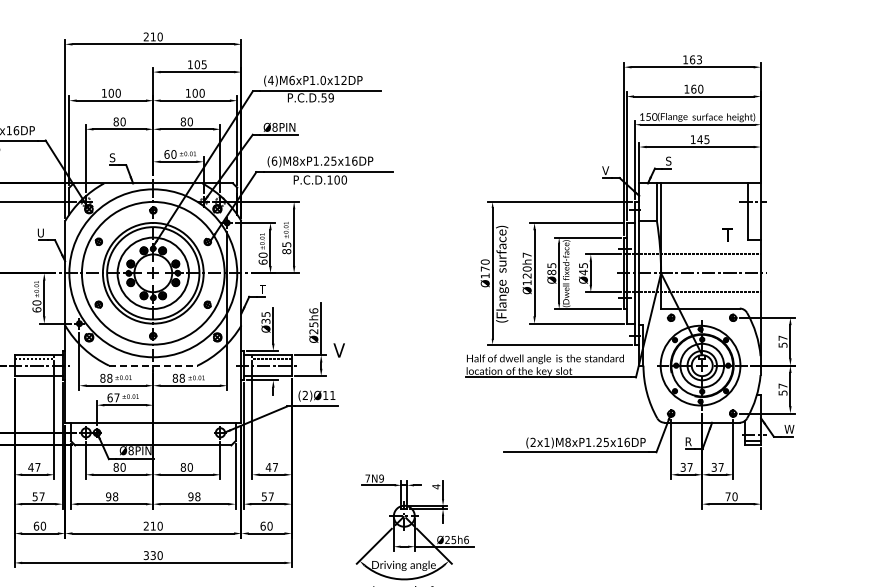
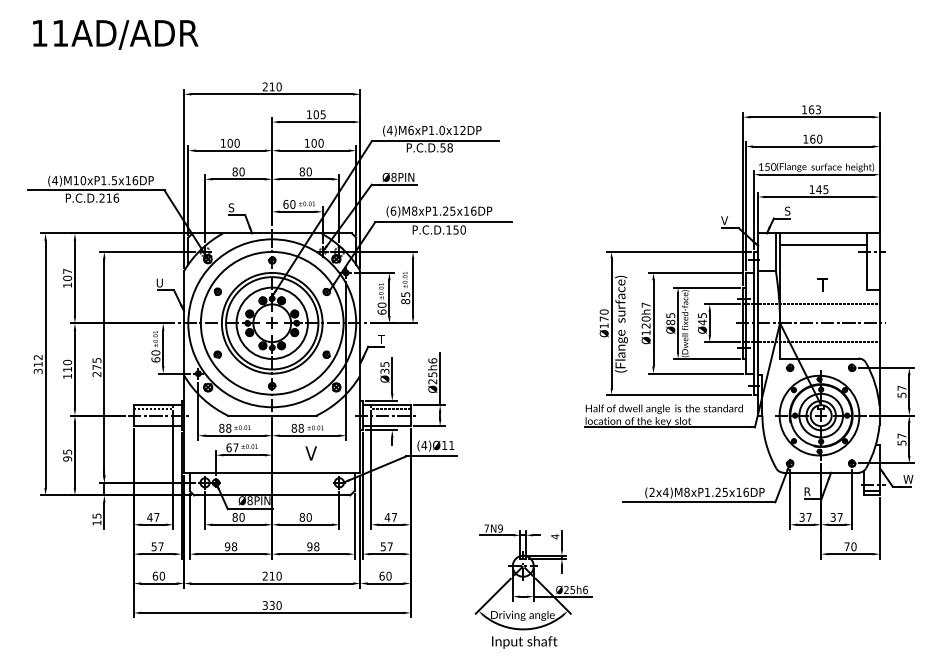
text: (330, 97) -> (449, 147), P.C.D.59 -> P.C.D.58
text: (336, 179) -> (455, 229), P.C.D.100 -> P.C.D.150
line: (704, 194) -> (823, 244), added
text: (727, 234) -> (822, 284), moved
text: (338, 350) -> (310, 453), moved
line: (153, 365) -> (272, 415), dashed -> solid
text: (305, 394) -> (424, 444), (2)Ø11 -> (4)Ø11
text: (546, 442) -> (665, 492), (2x1)M8xP1.25x16DP -> (2x4)M8xP1.25x16DP

